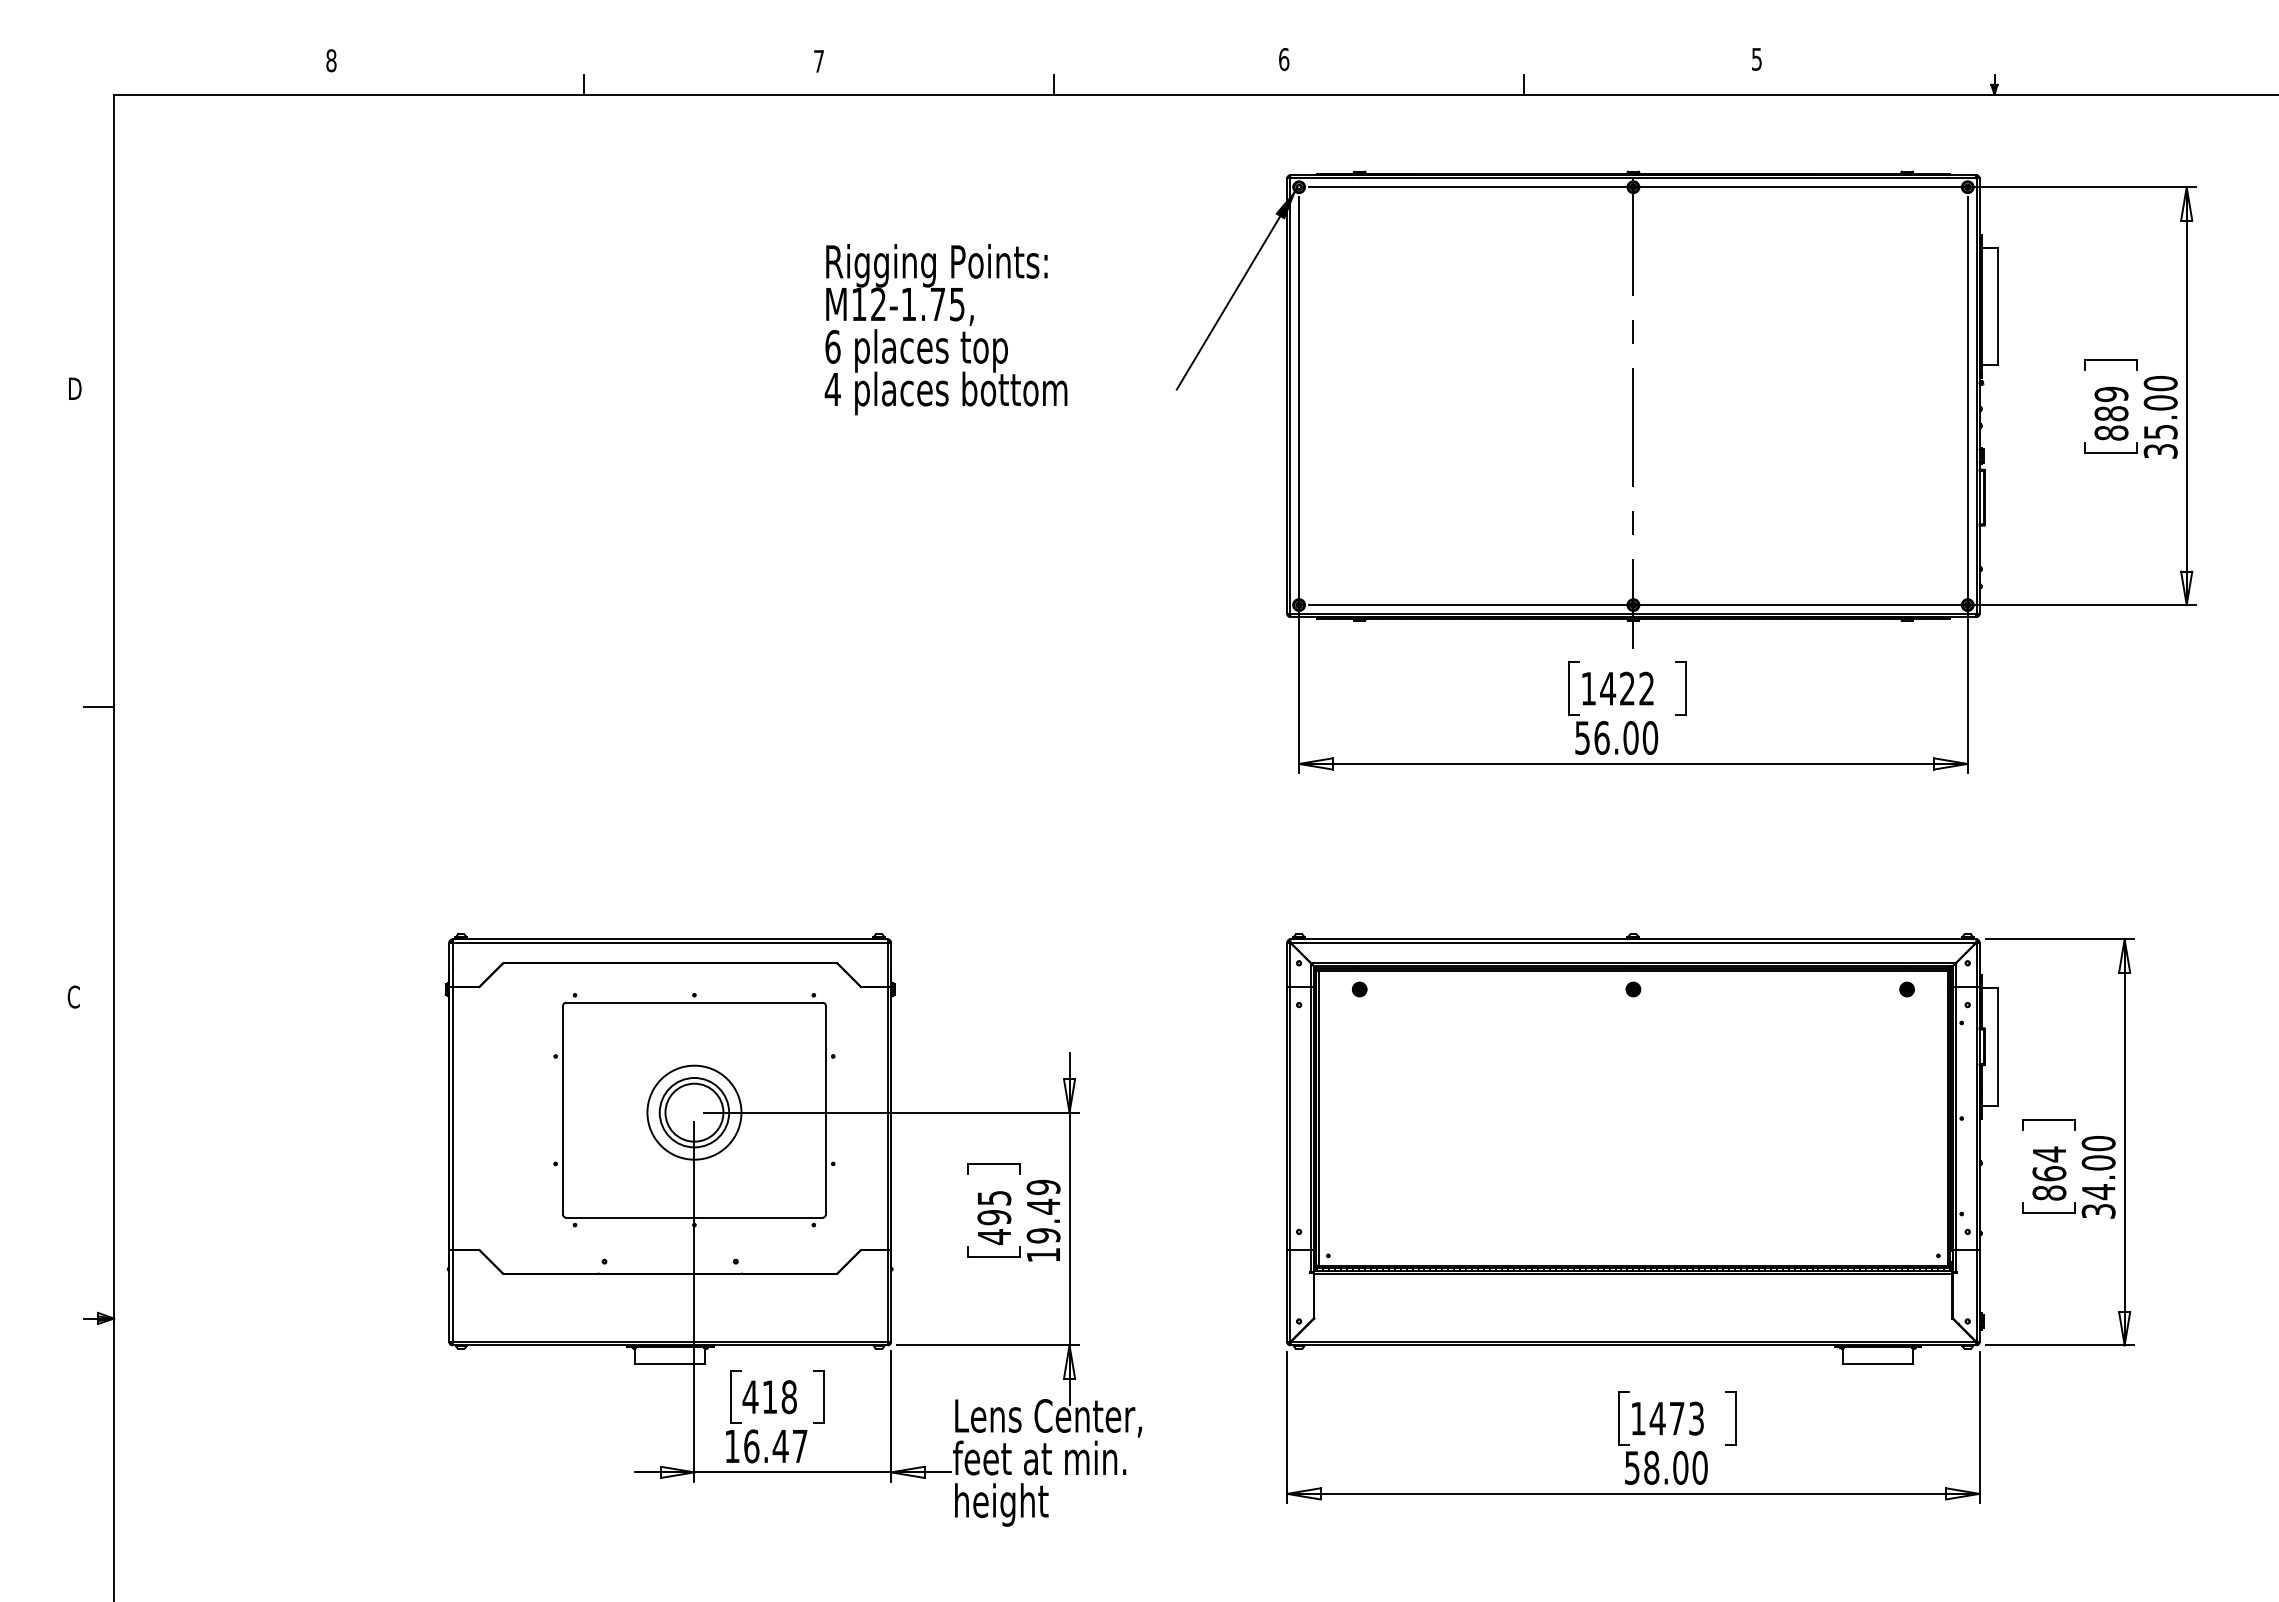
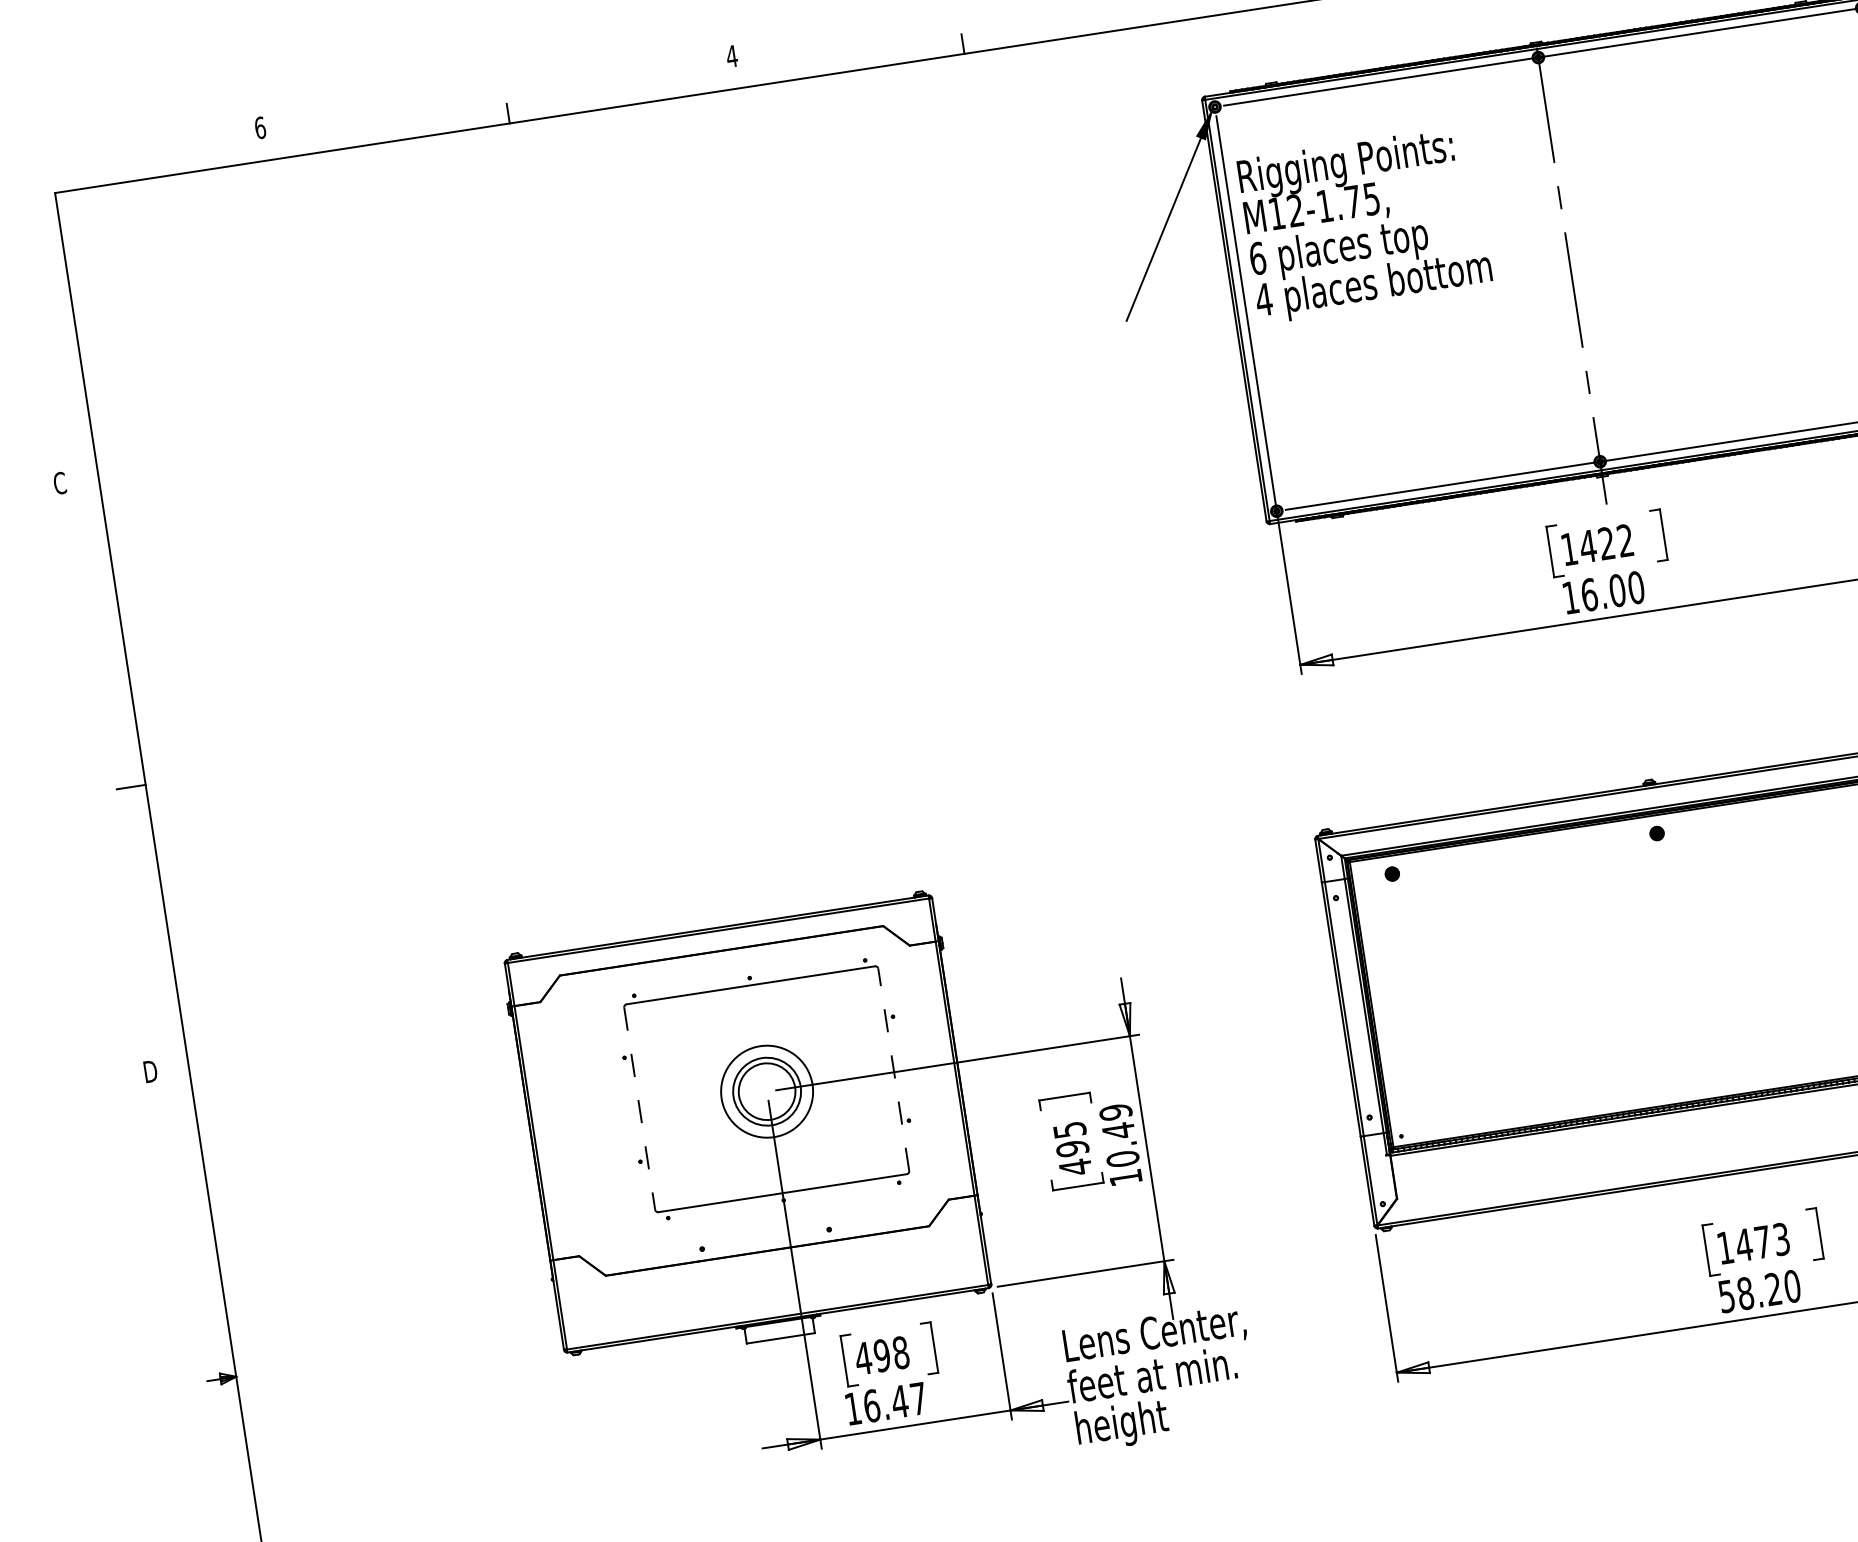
text: (331, 60) -> (260, 127), 8 -> 6
text: (818, 61) -> (731, 56), 7 -> 4
text: (945, 329) -> (1364, 225), moved
text: (74, 388) -> (60, 482), D -> C
text: (1582, 737) -> (1570, 597), 56.00 -> 16.00
text: (74, 996) -> (150, 1071), C -> D
line: (825, 1109) -> (893, 1069), solid -> dashed
line: (563, 1110) -> (640, 1108), solid -> dashed
text: (1043, 1235) -> (1122, 1158), 19.49 -> 10.49
text: (769, 1397) -> (881, 1356), 418 -> 498
text: (1680, 1467) -> (1773, 1288), 58.00 -> 58.20

